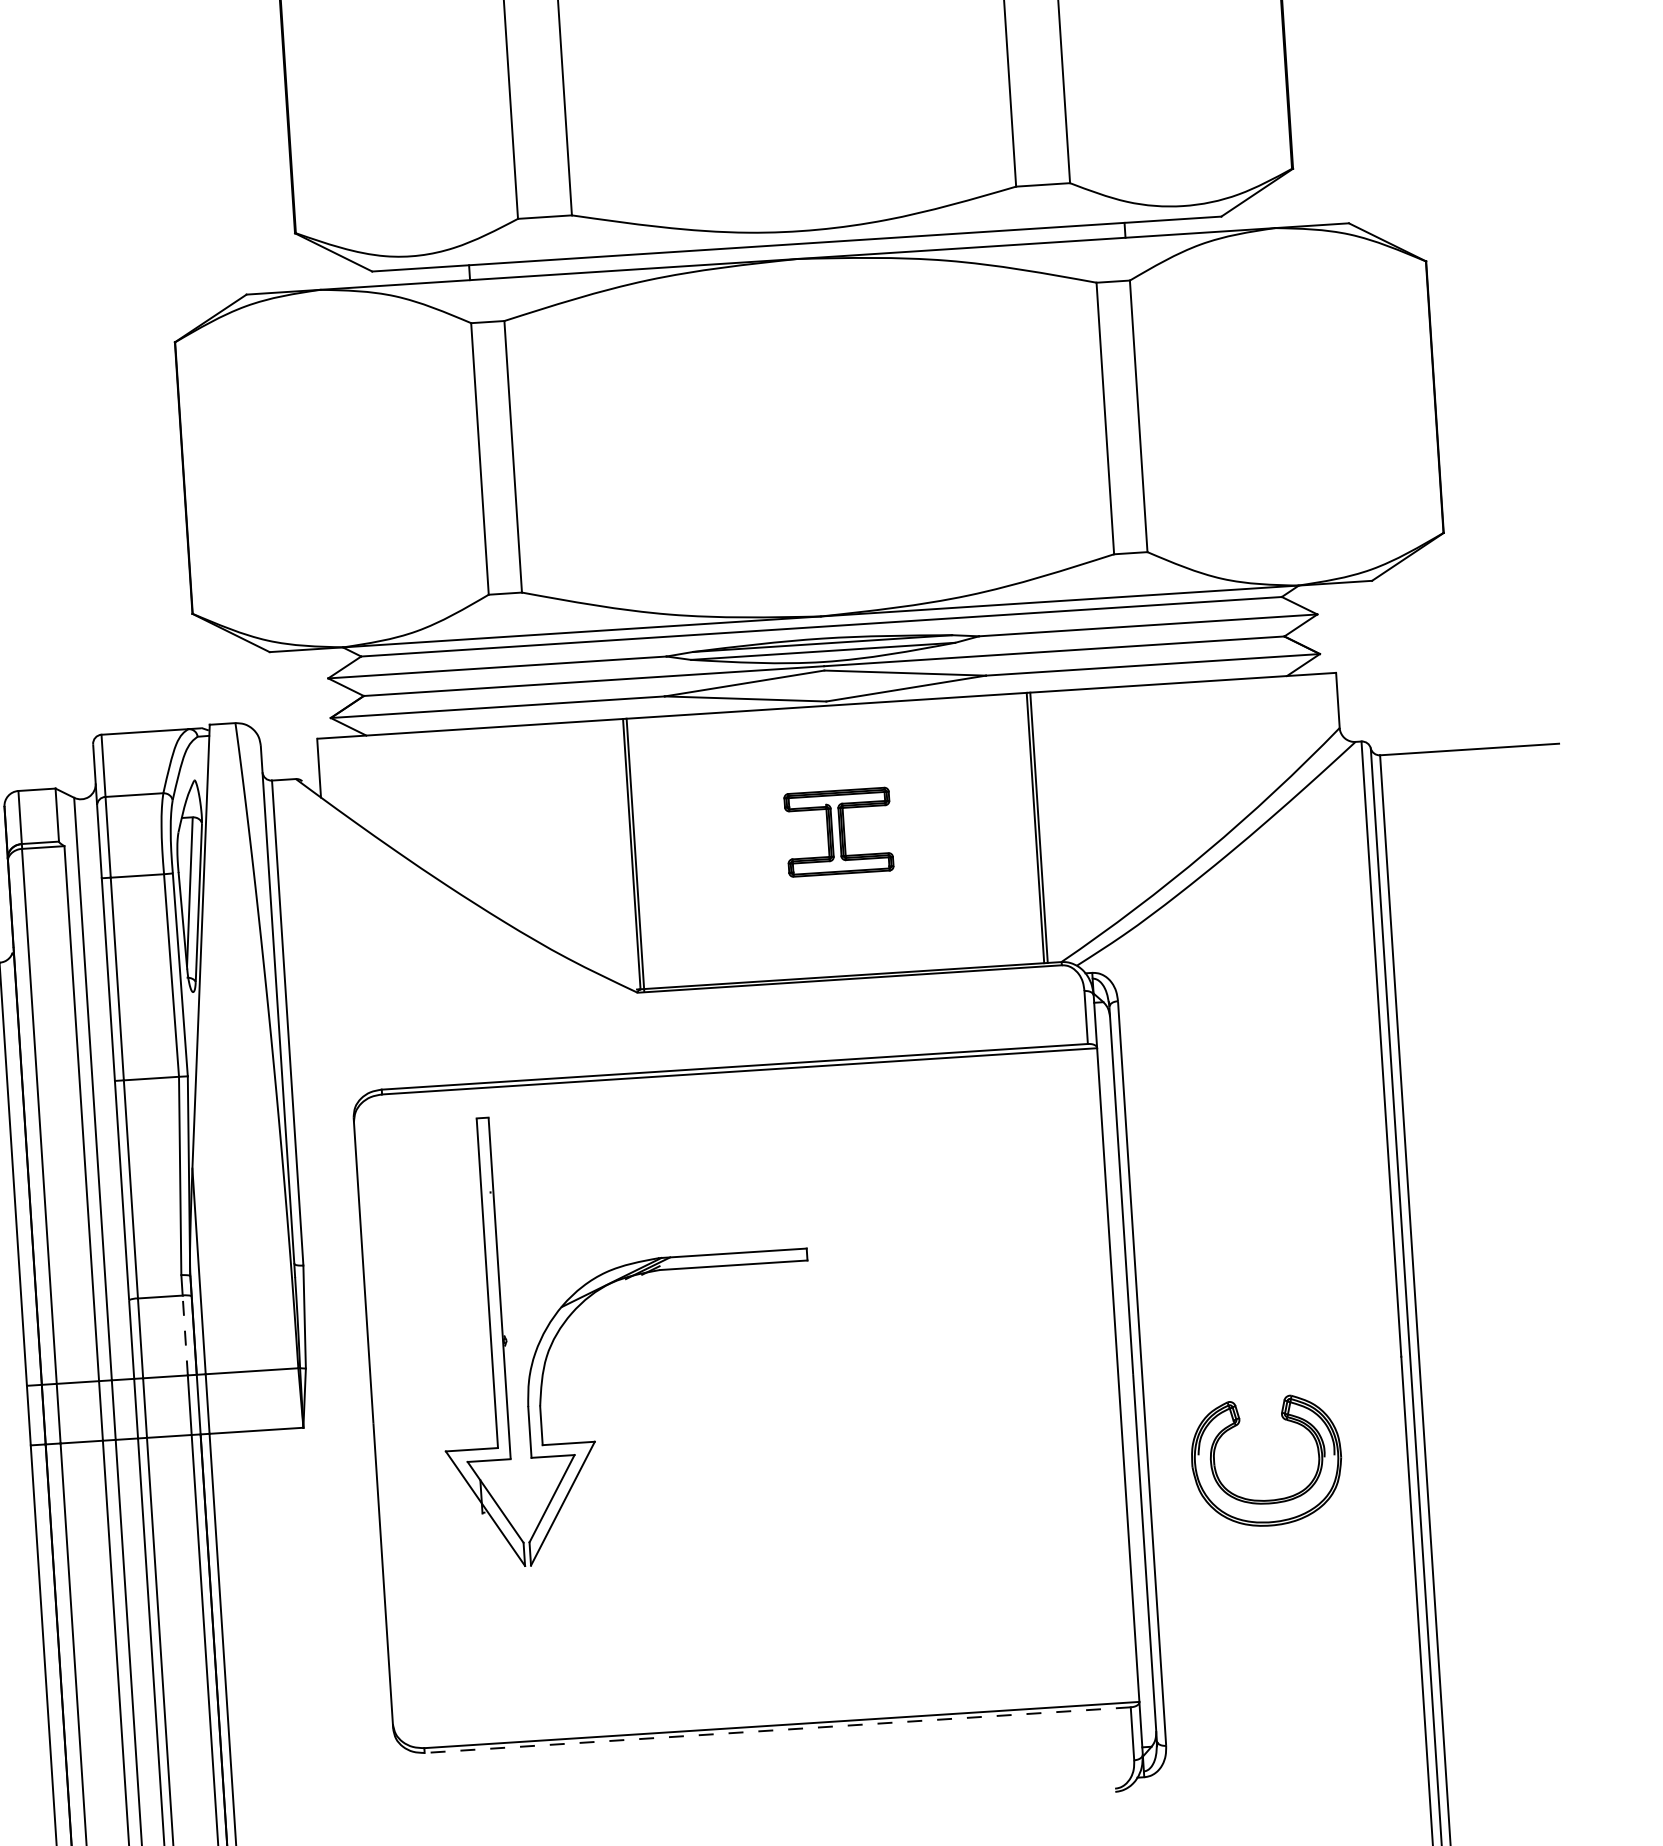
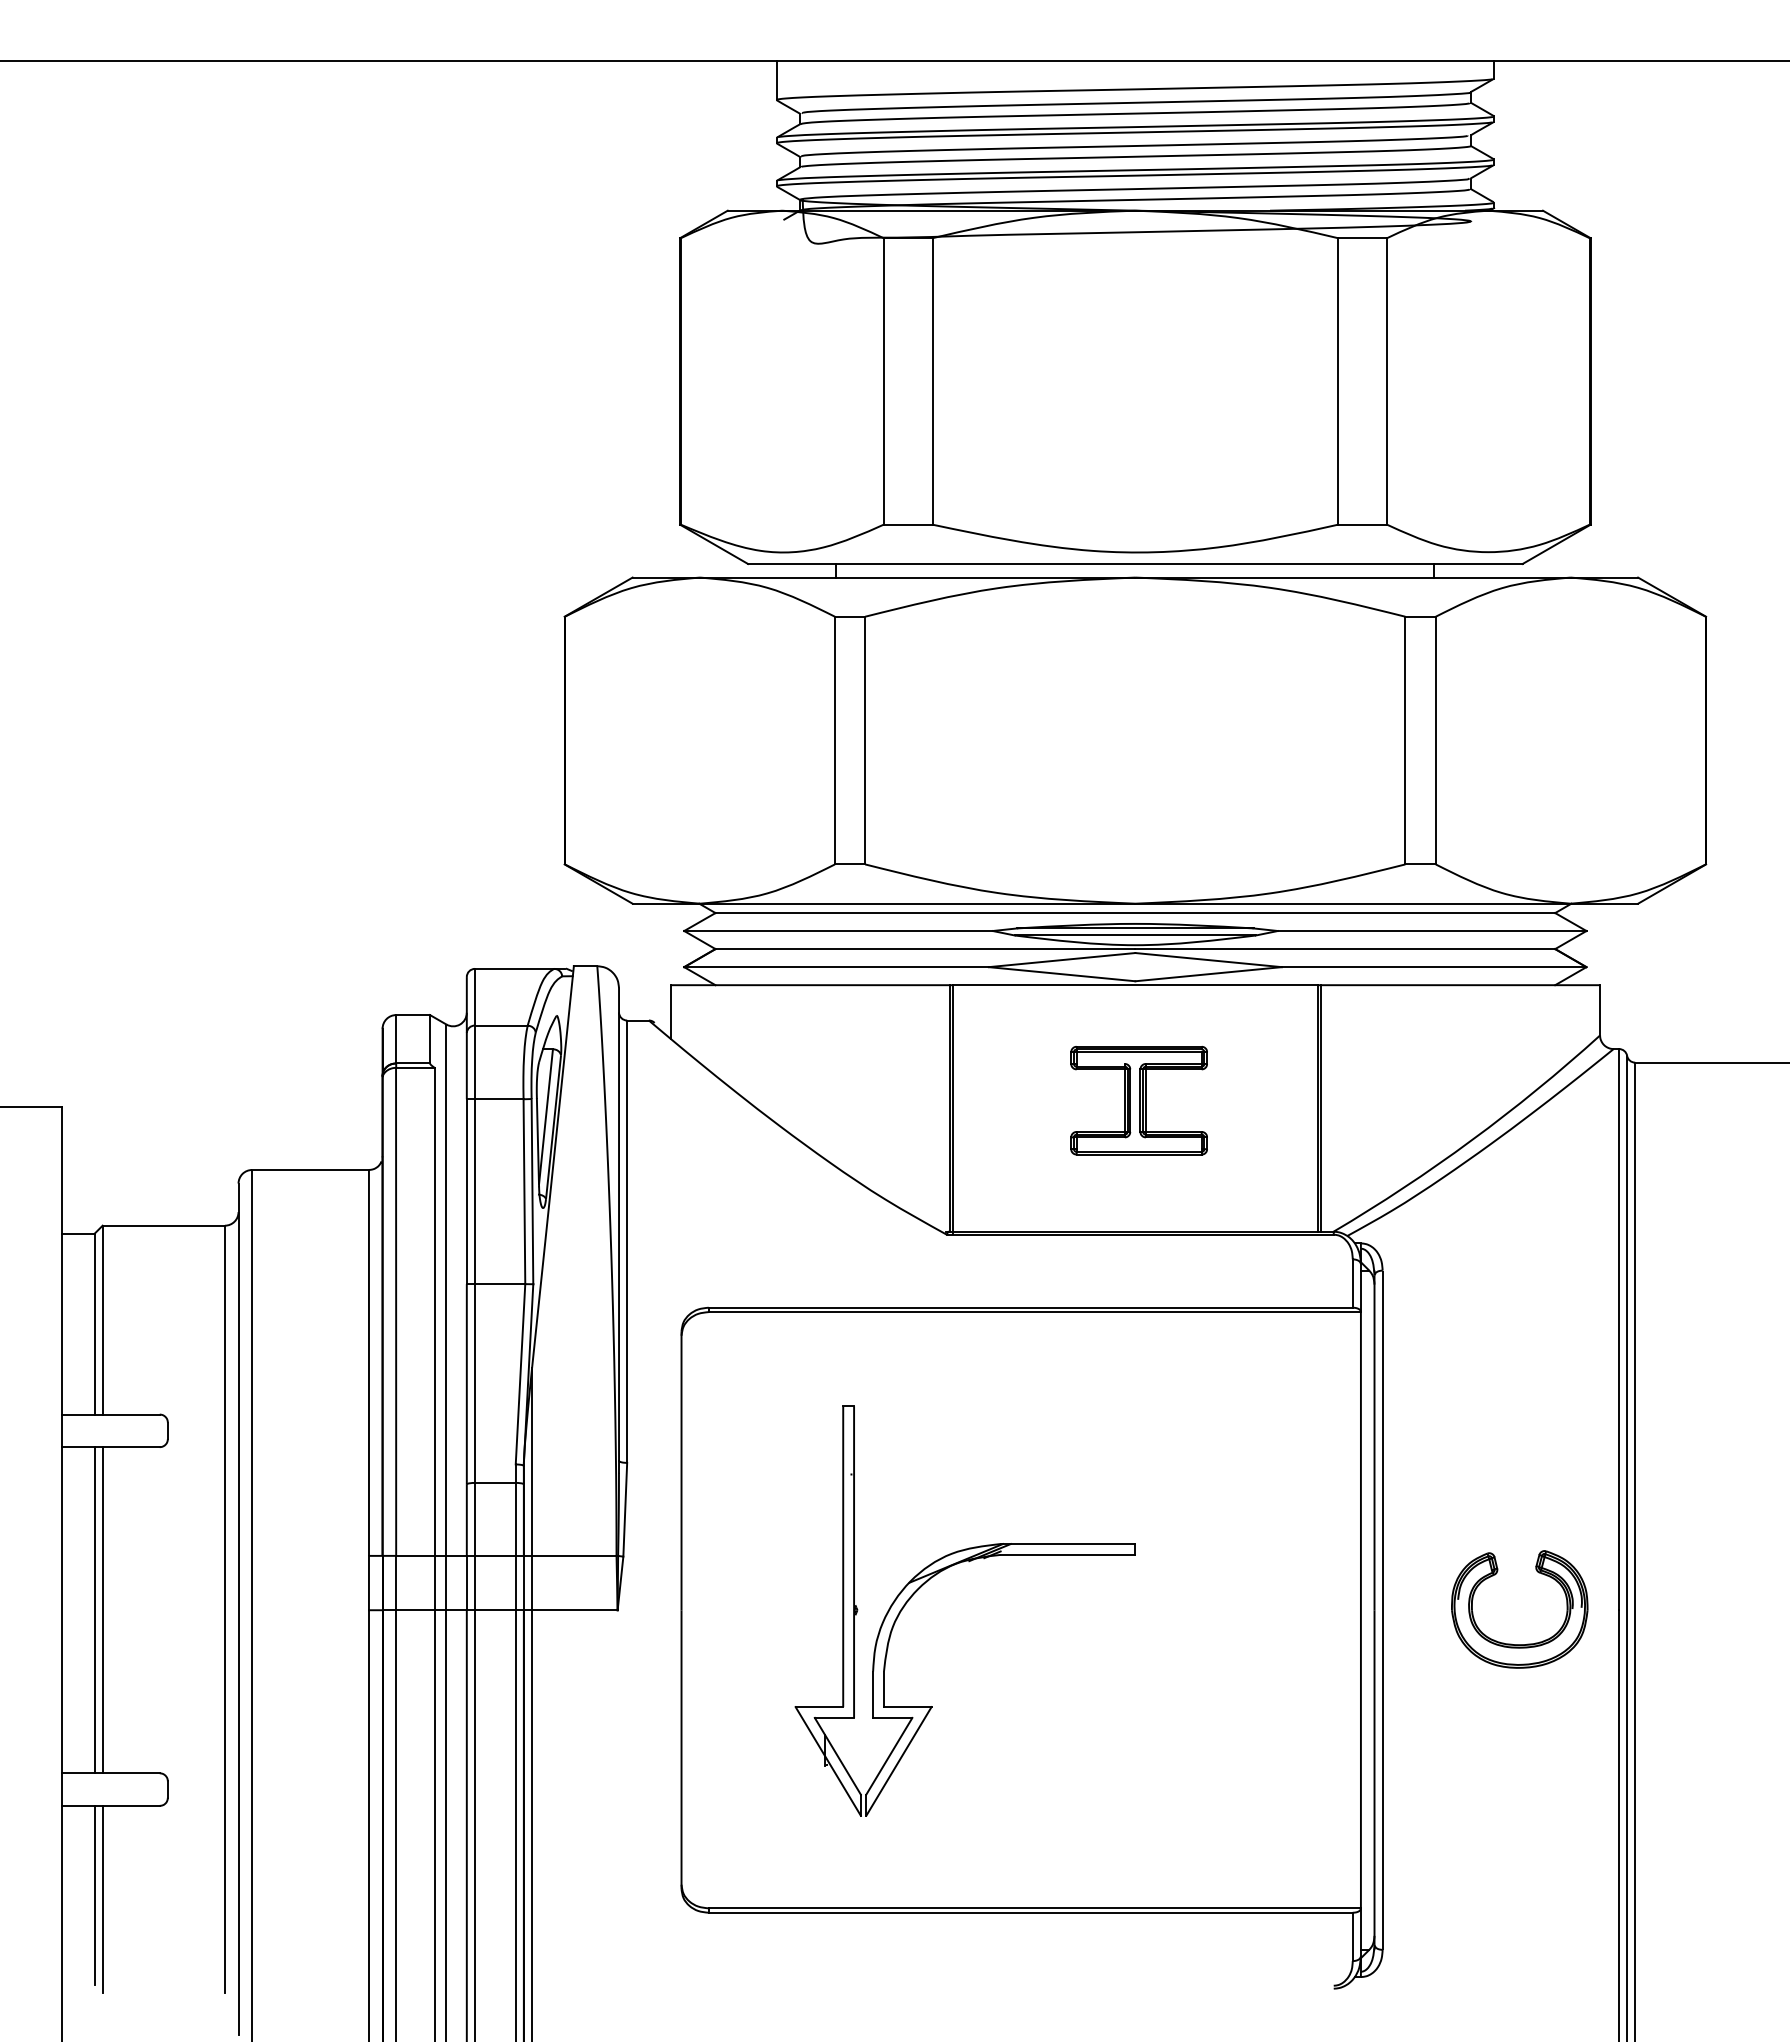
part: (838, 832) -> (1138, 1100), size x1.43
part: (594, 1294) -> (939, 1573), moved
line: (184, 1334) -> (515, 1518), dashed -> solid
part: (1260, 1499) -> (1511, 1643), moved
line: (777, 1729) -> (1030, 1912), dashed -> solid

